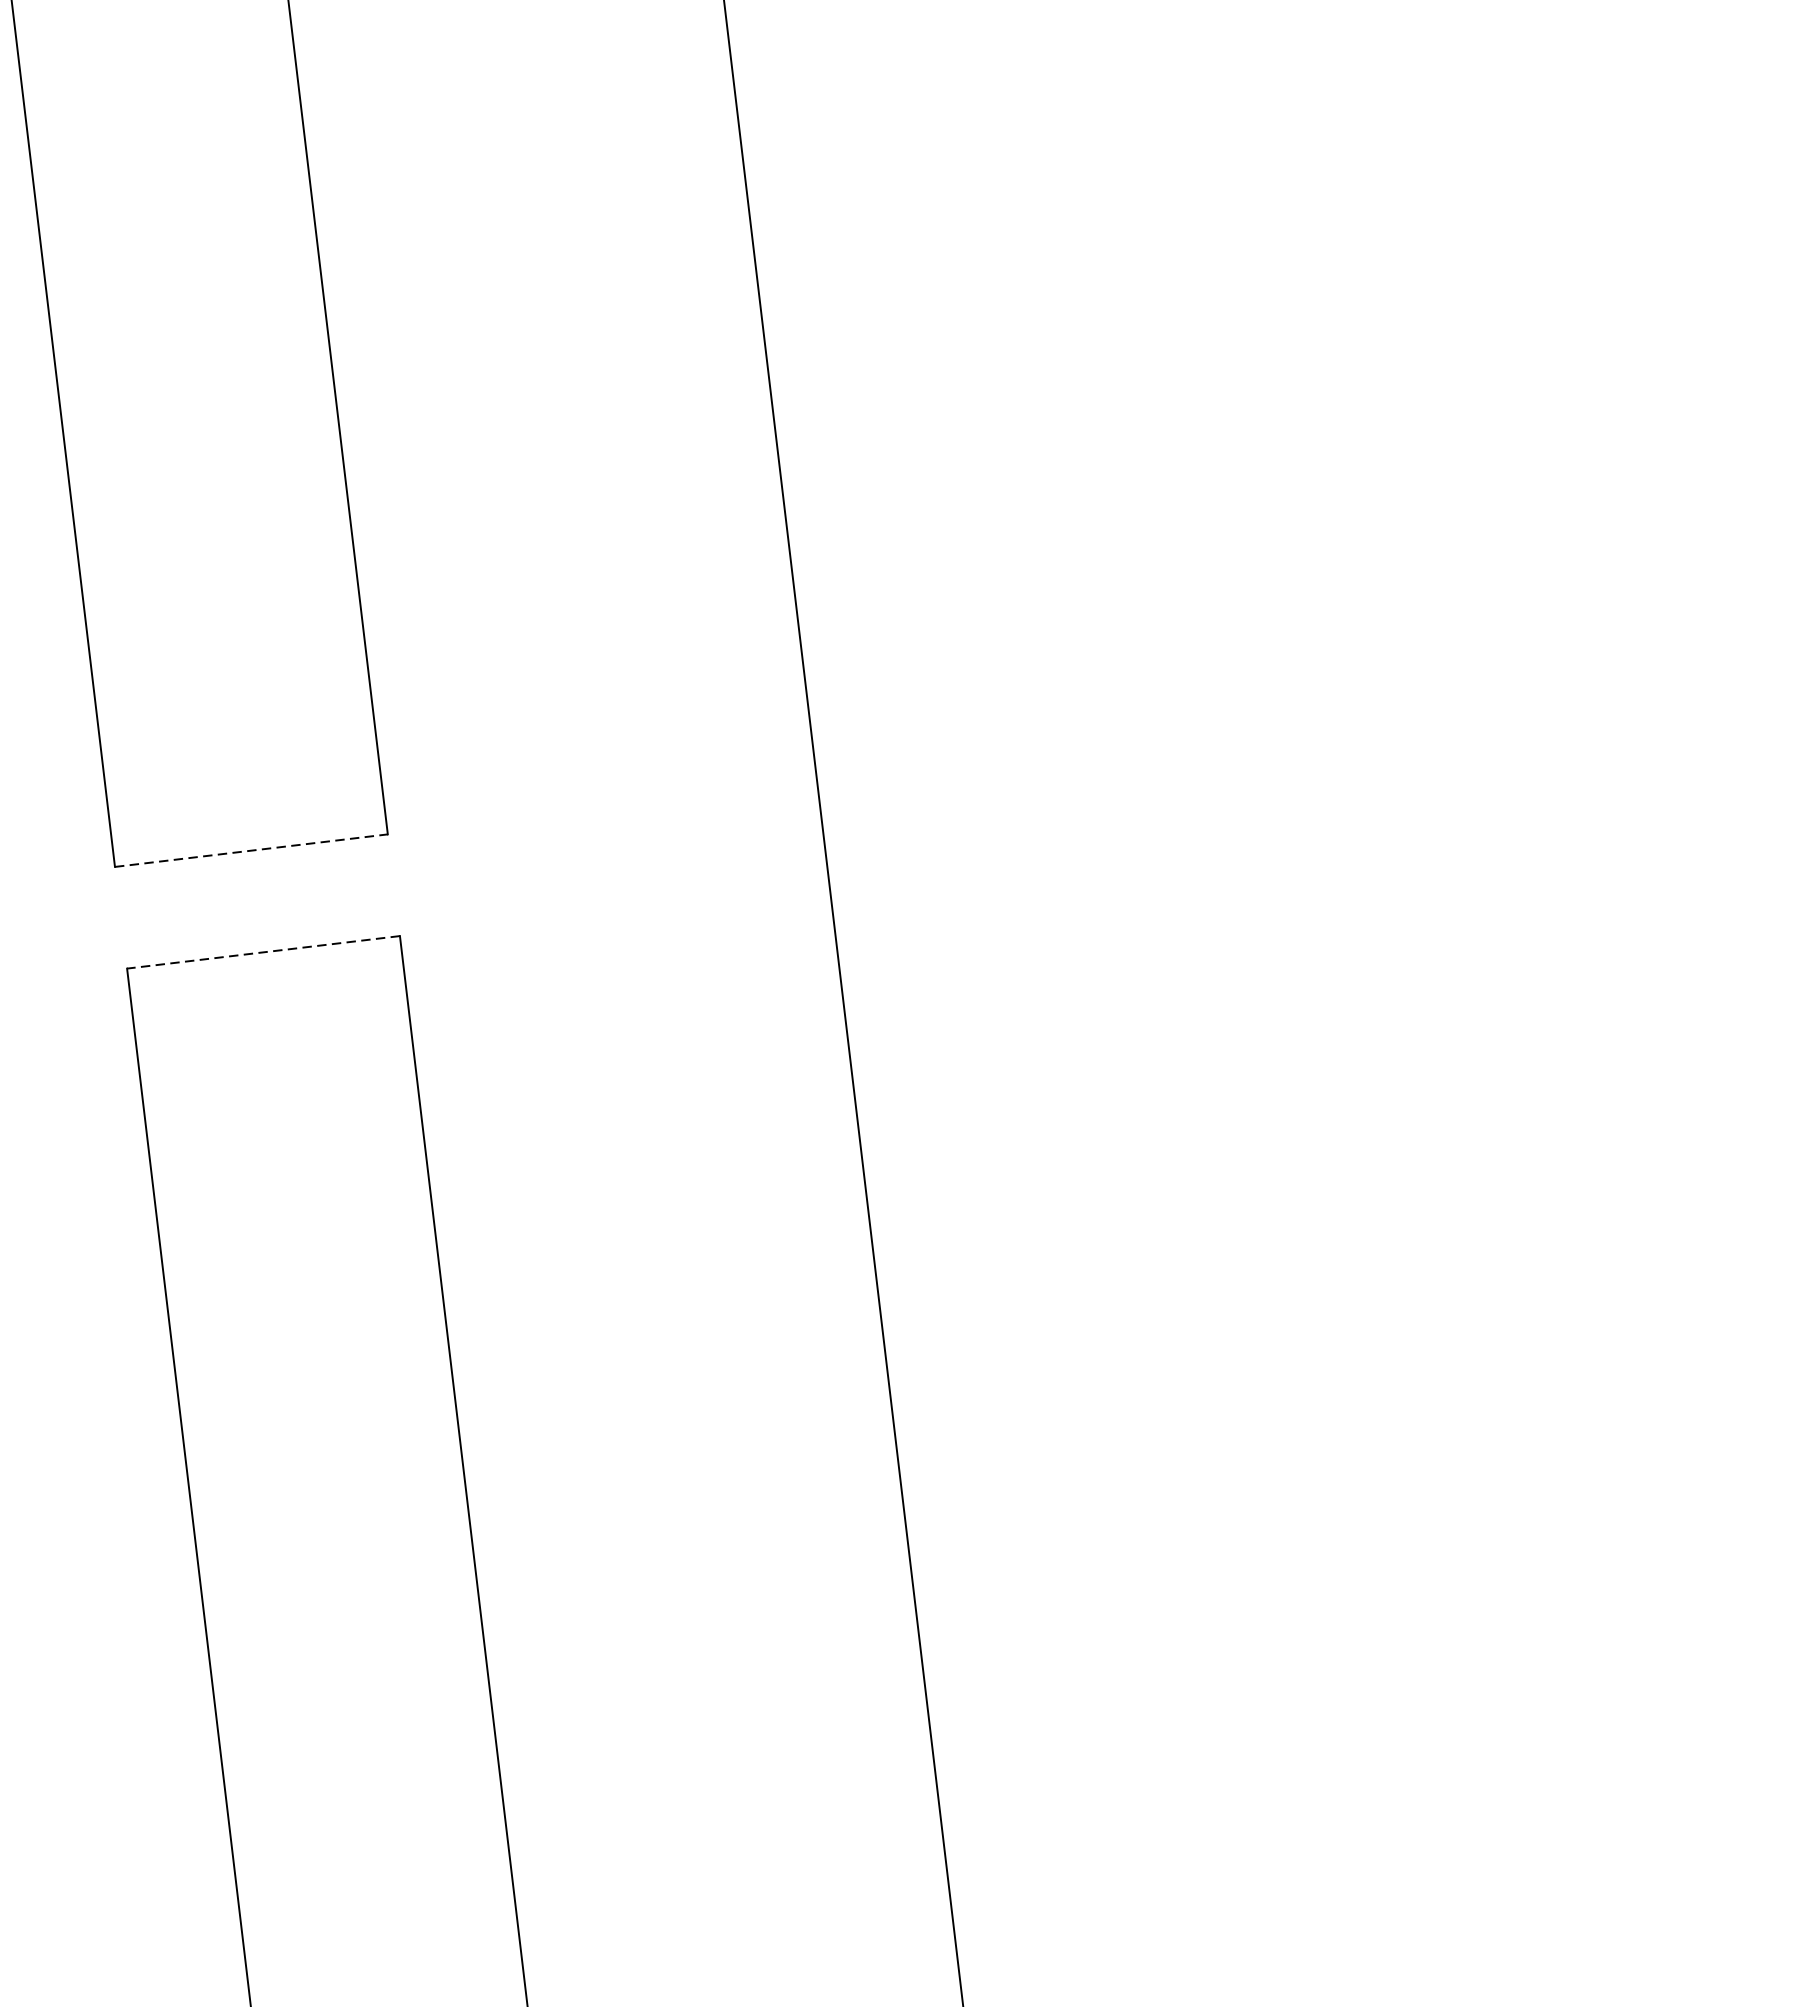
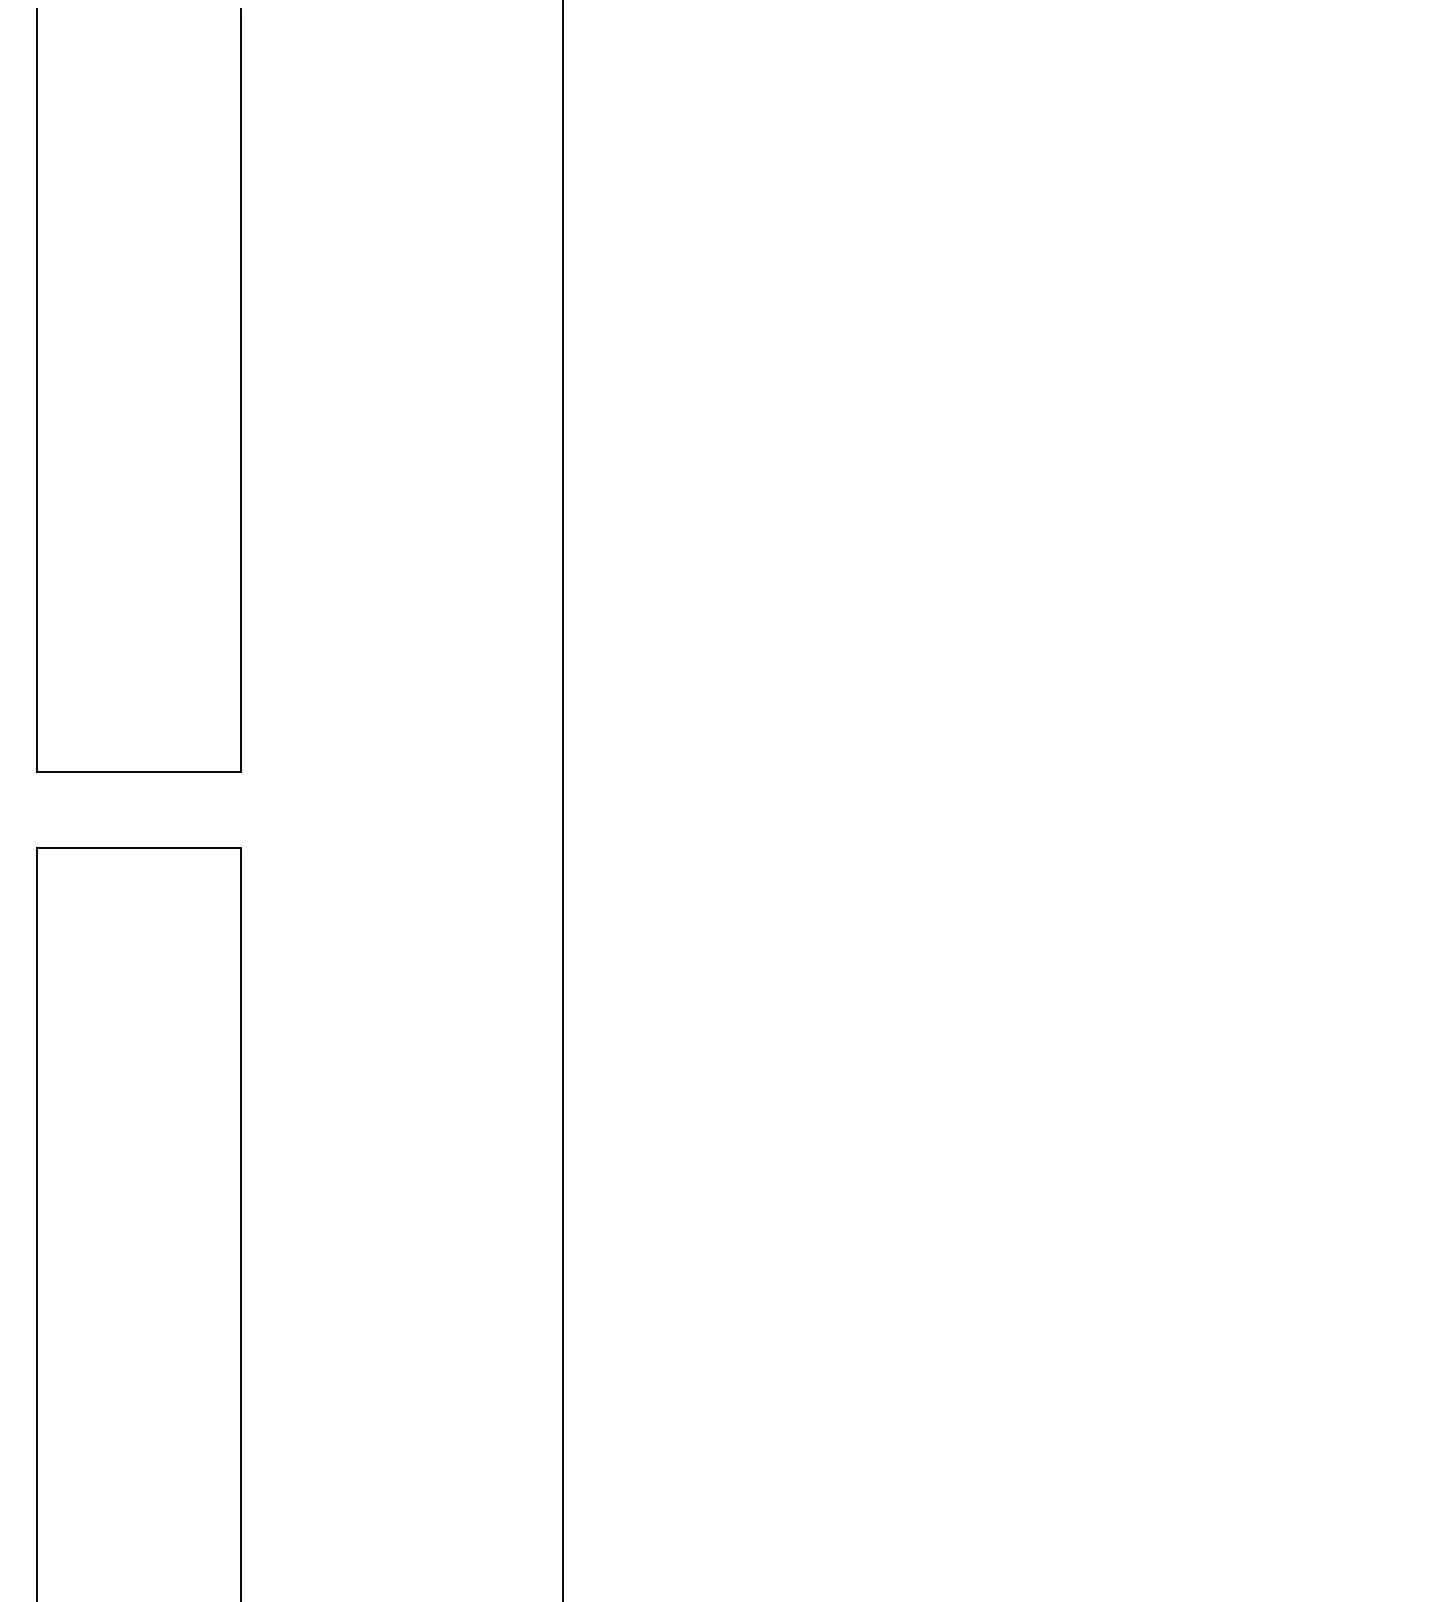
line: (252, 850) -> (139, 771), dashed -> solid
line: (262, 952) -> (138, 847), dashed -> solid

